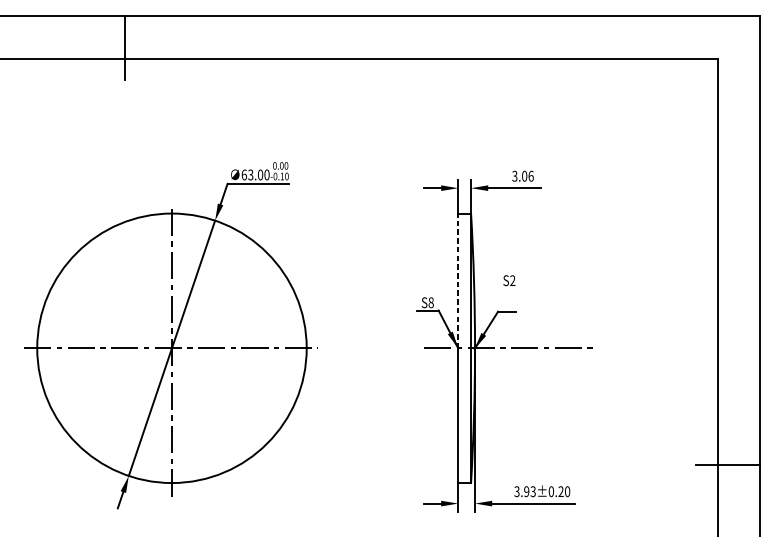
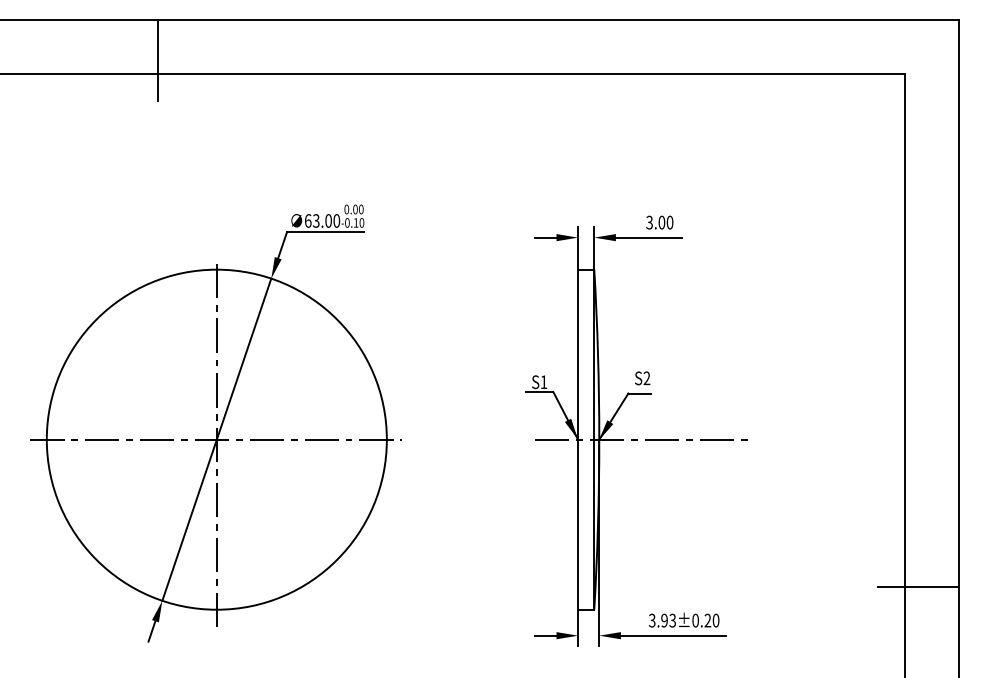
text: (530, 176) -> (669, 222), 3.06 -> 3.00
line: (458, 280) -> (578, 354), dashed -> solid
text: (509, 280) -> (642, 378), moved
text: (430, 302) -> (543, 382), S8 -> S1

